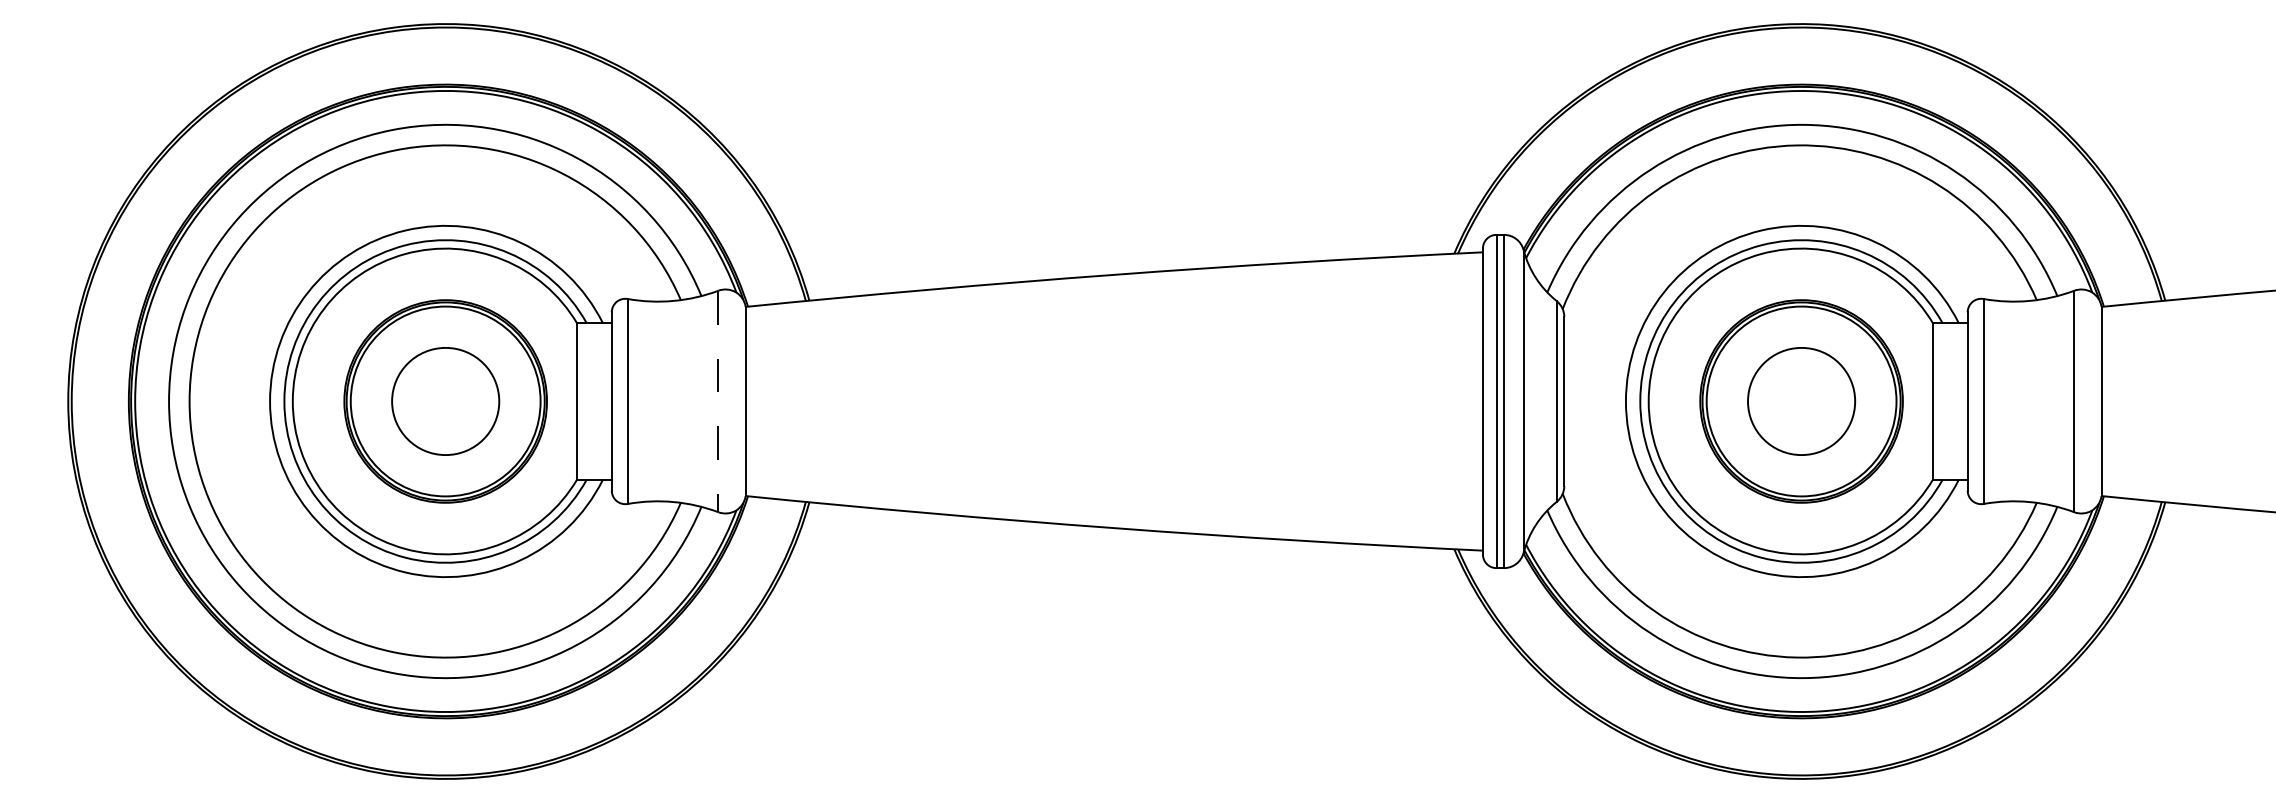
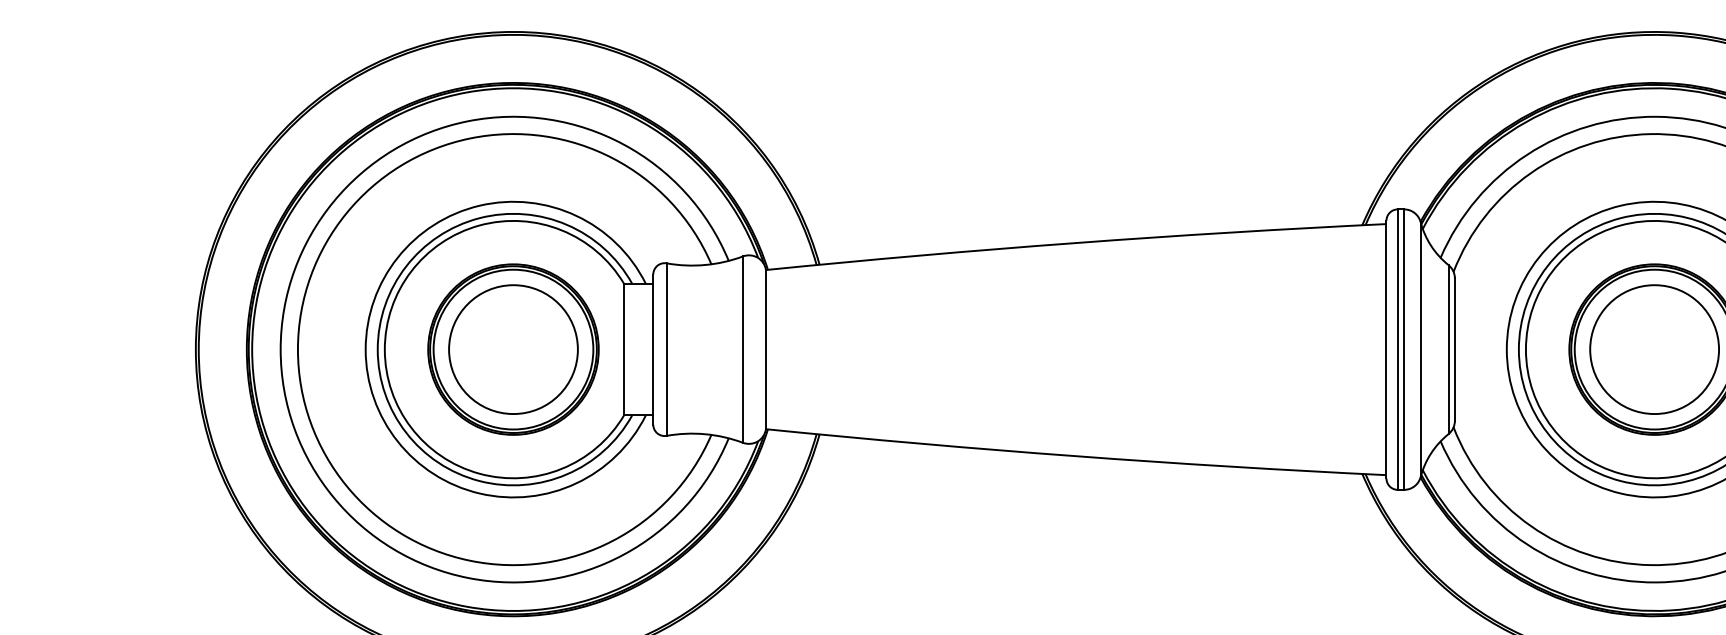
circle: (445, 401) -> (513, 349), size x1.43
line: (718, 401) -> (743, 349), dashed -> solid
circle: (1801, 401) -> (1654, 349), size x1.43

